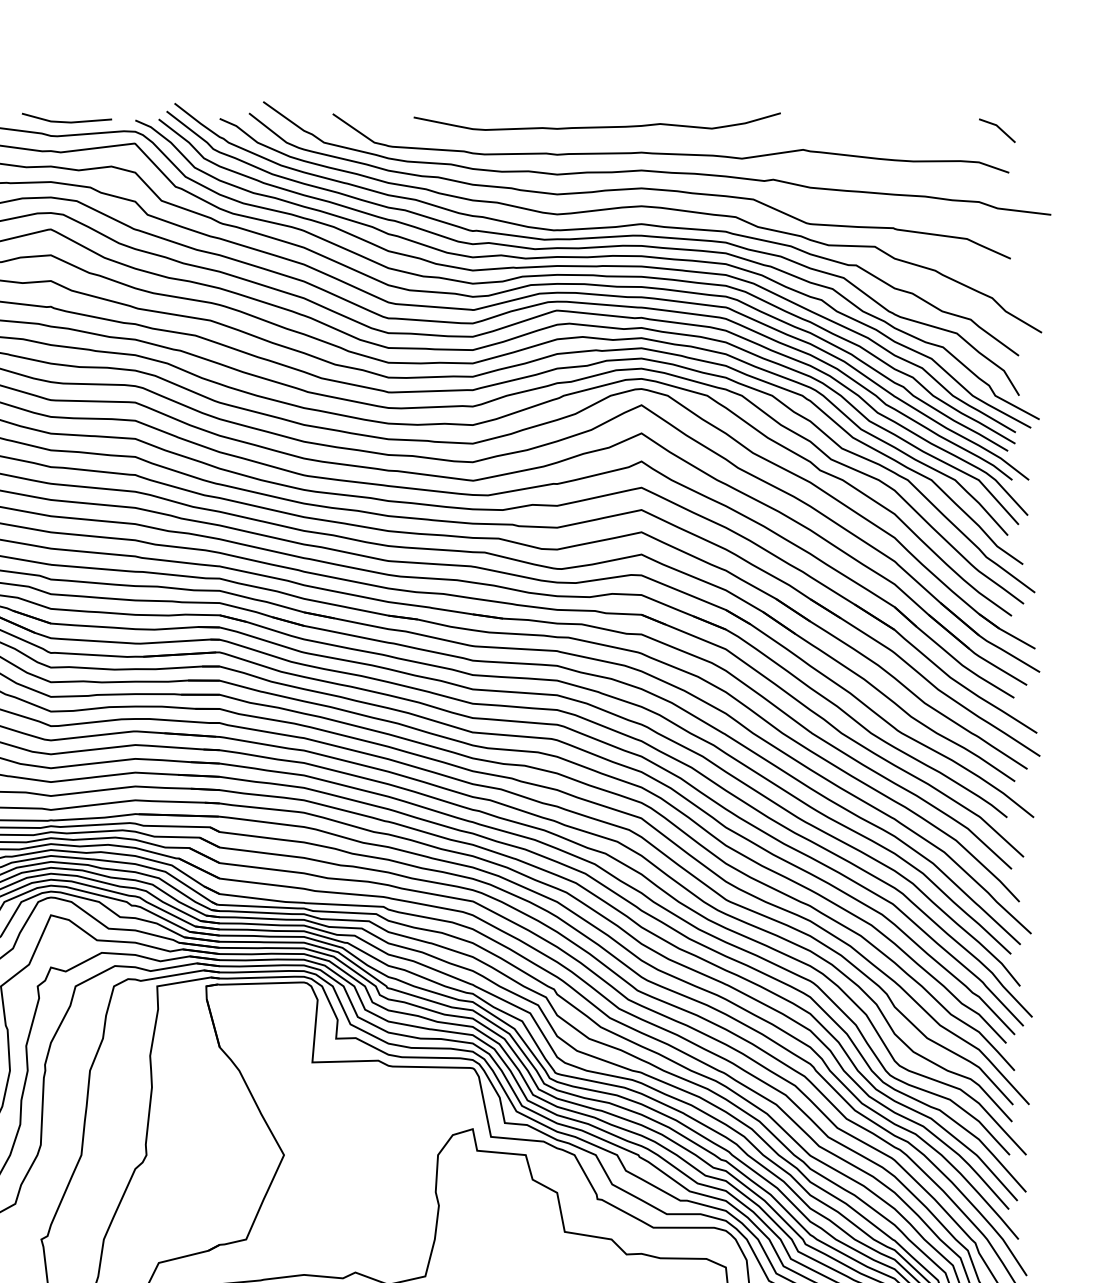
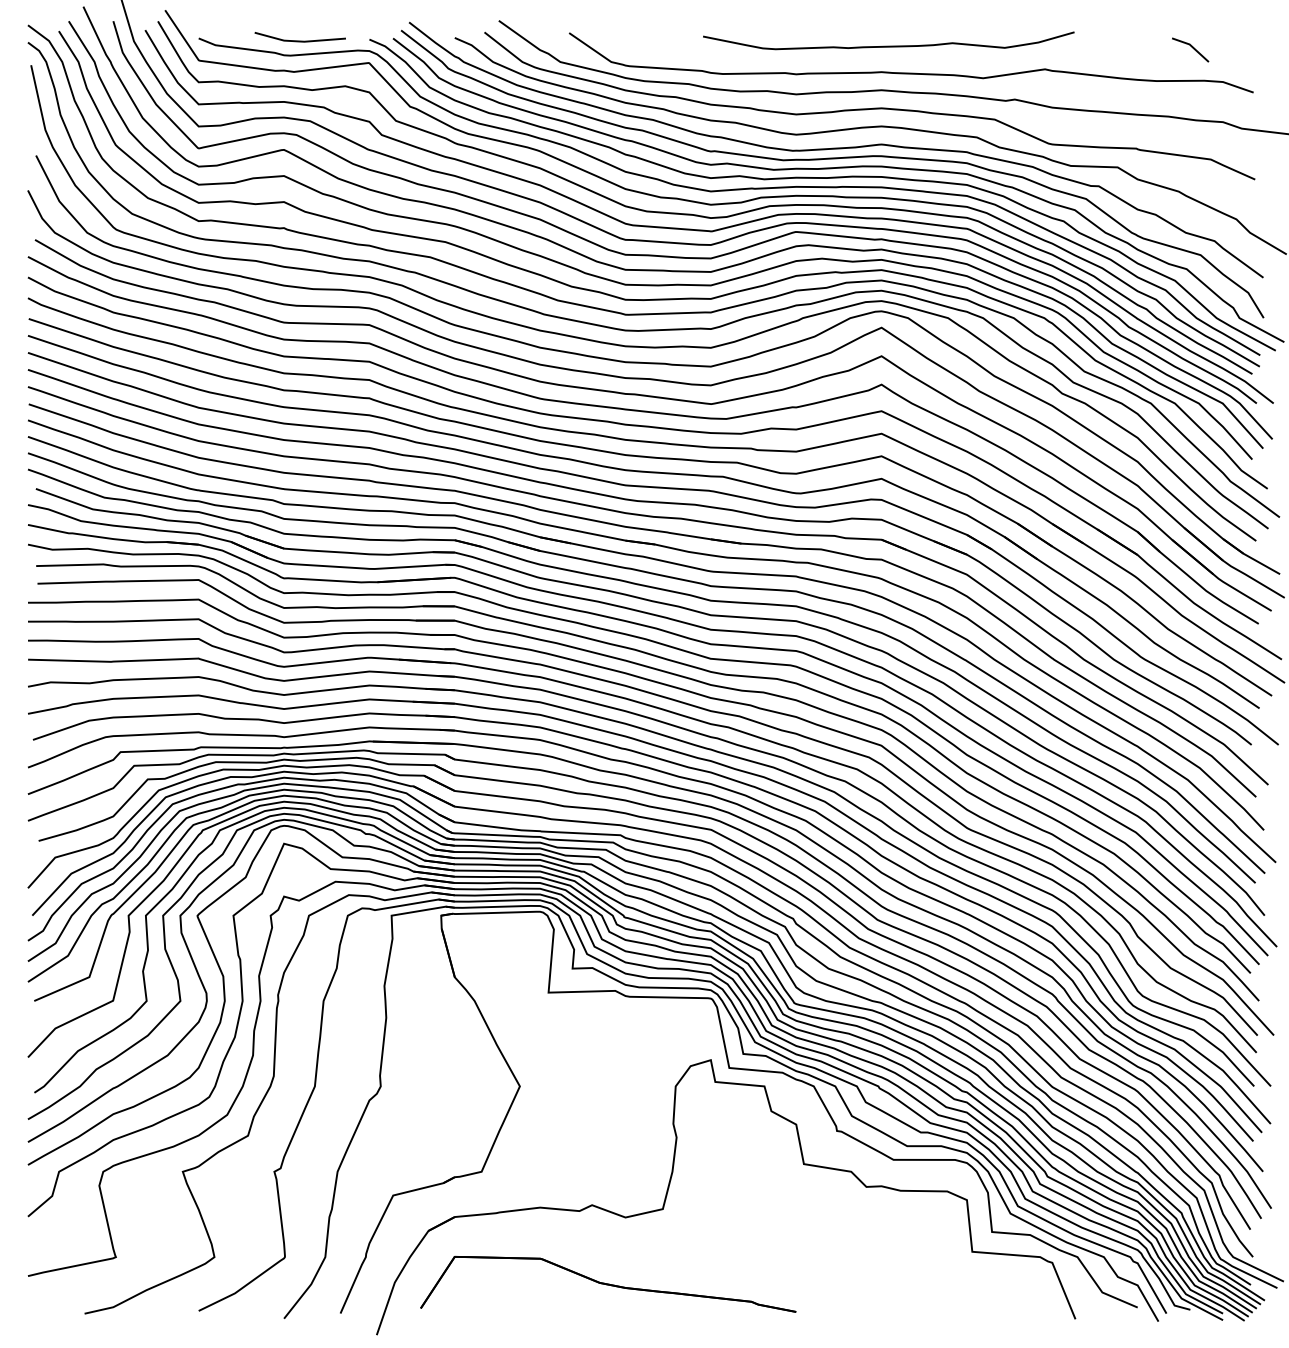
curve: (596, 126) -> (888, 45), moved
line: (998, 128) -> (1191, 47), moved

